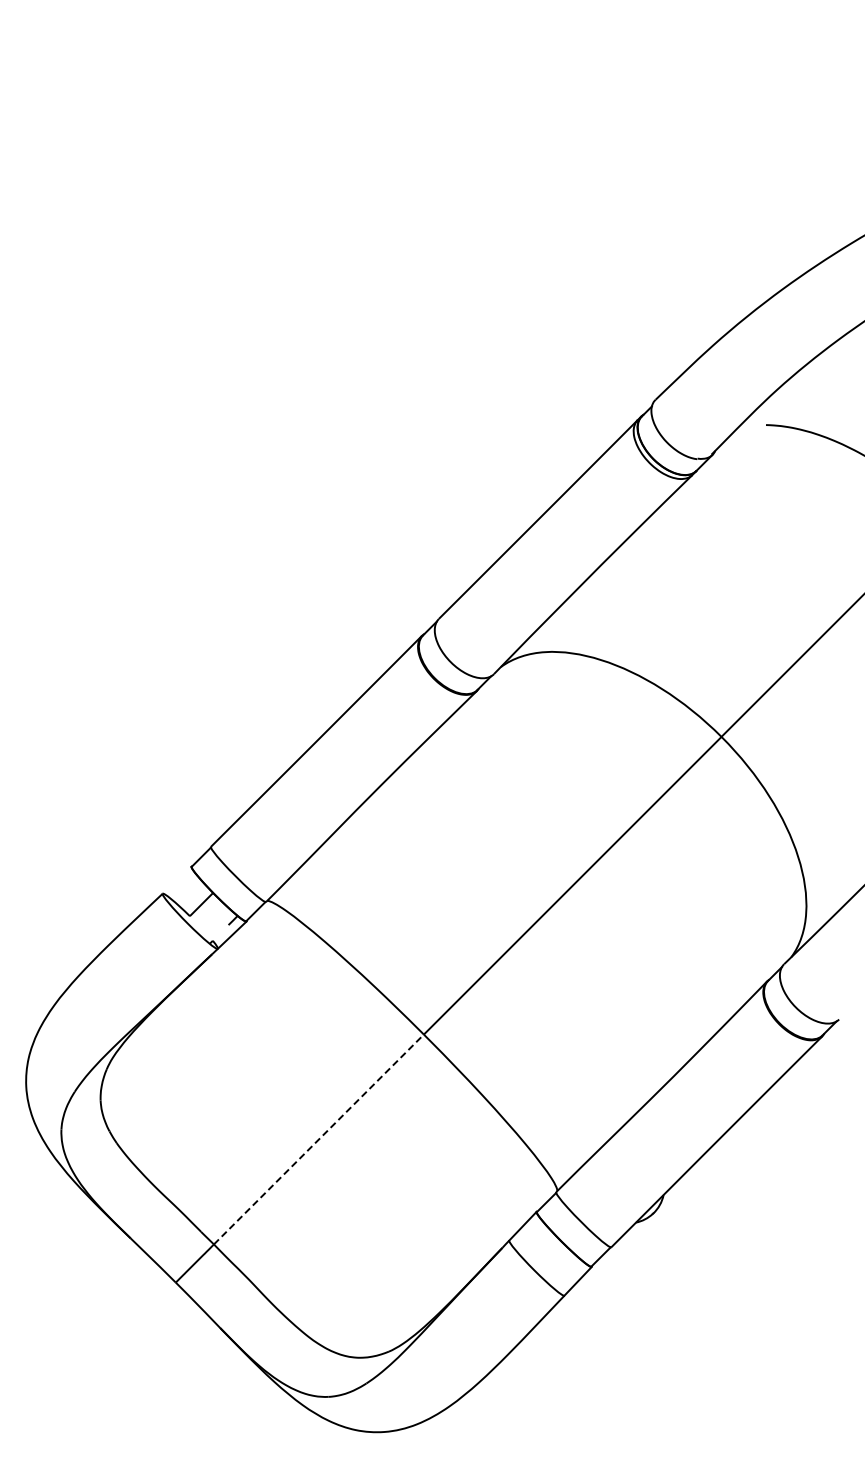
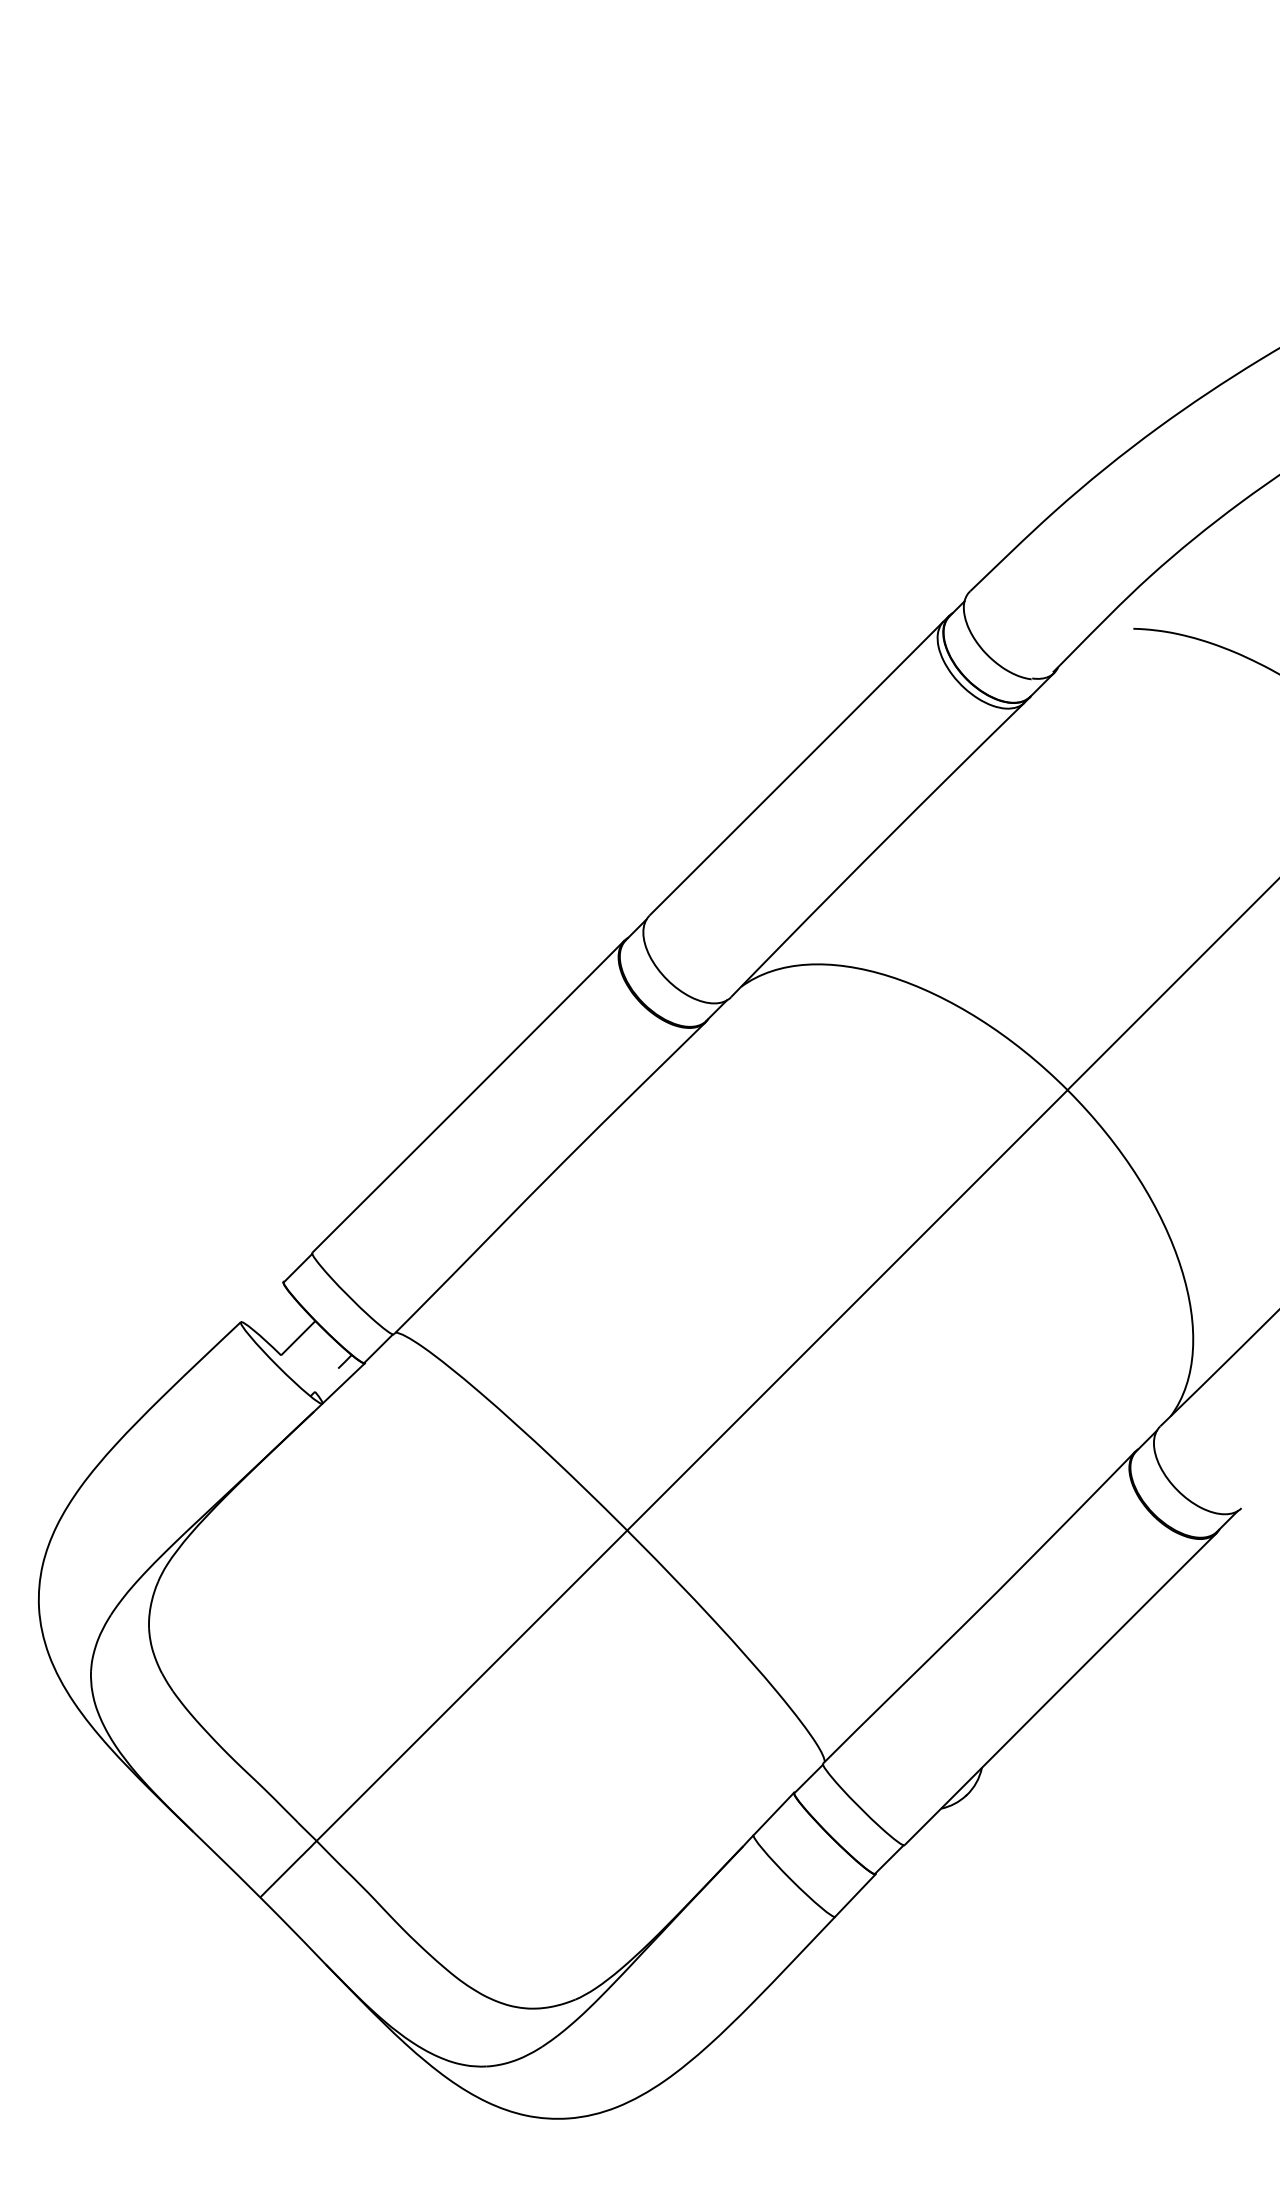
line: (319, 1139) -> (472, 1685), dashed -> solid

